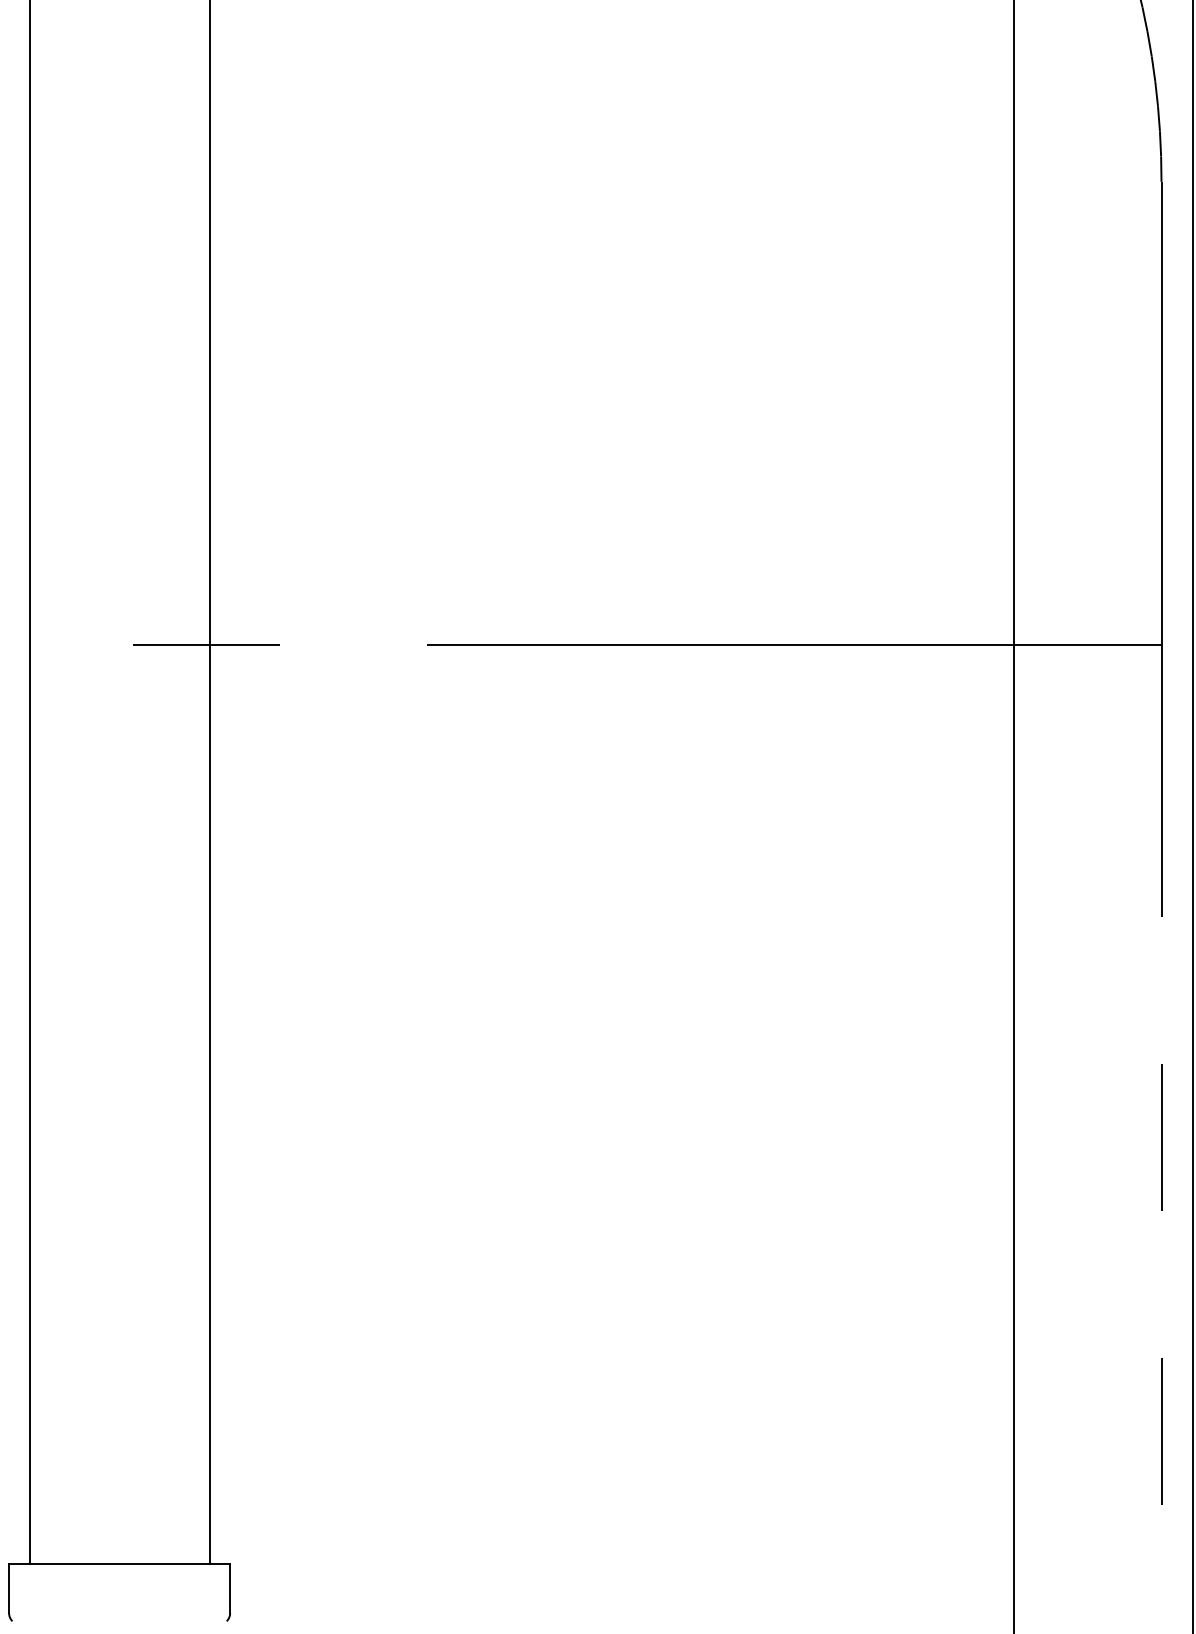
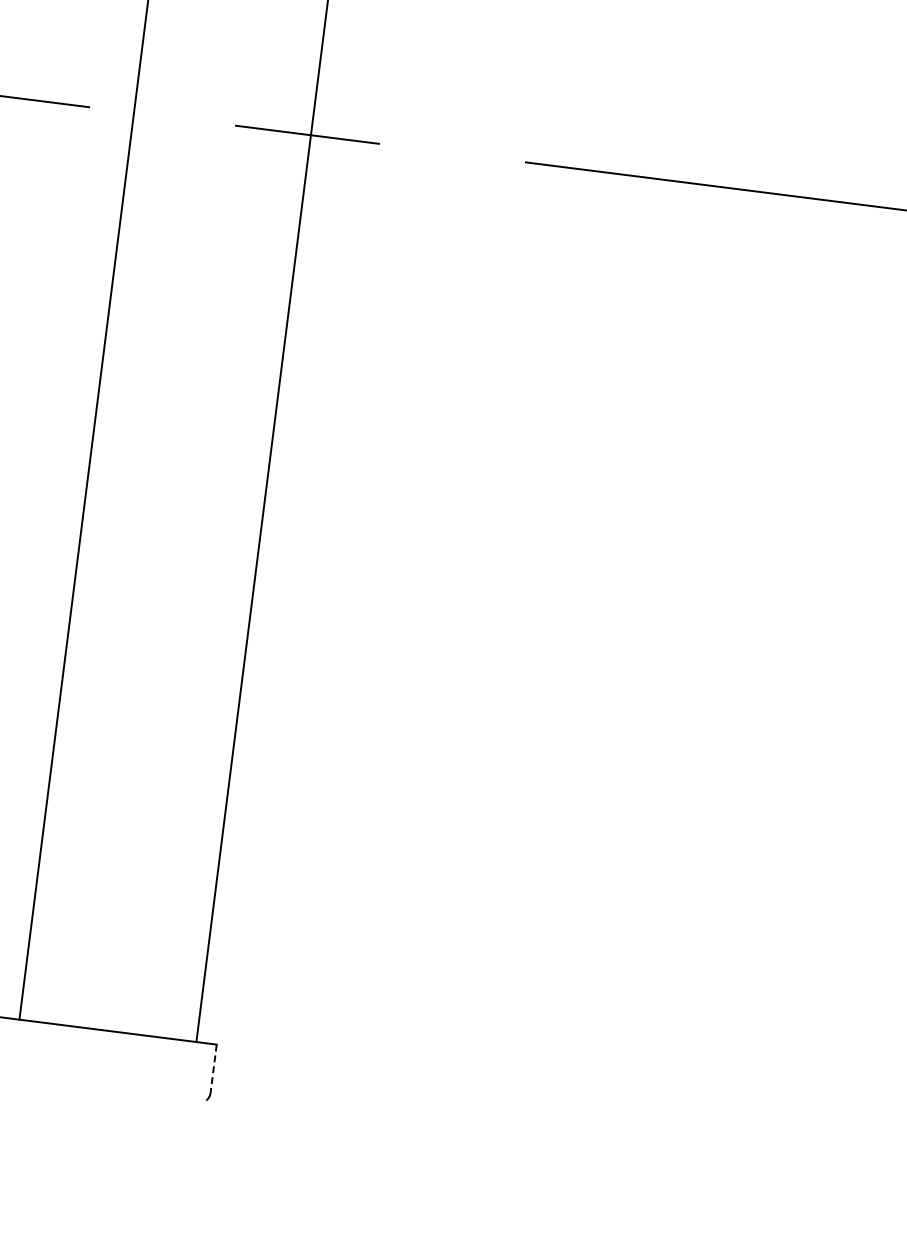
line: (230, 1589) -> (213, 1069), solid -> dashed

